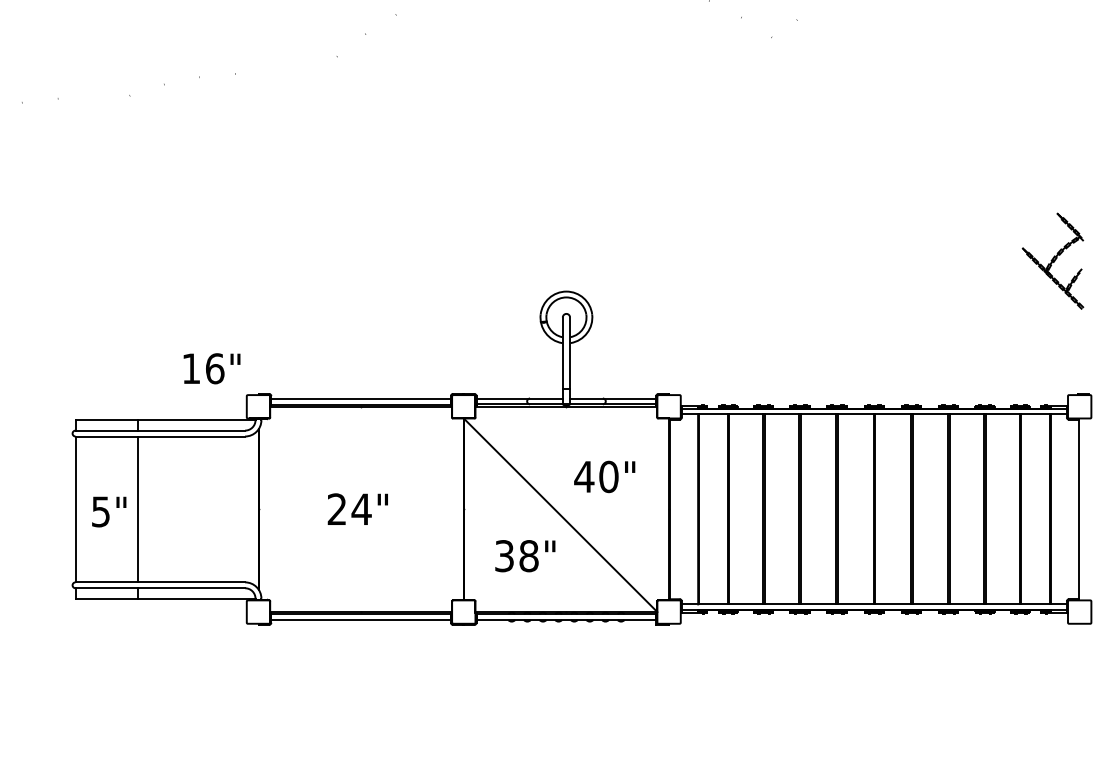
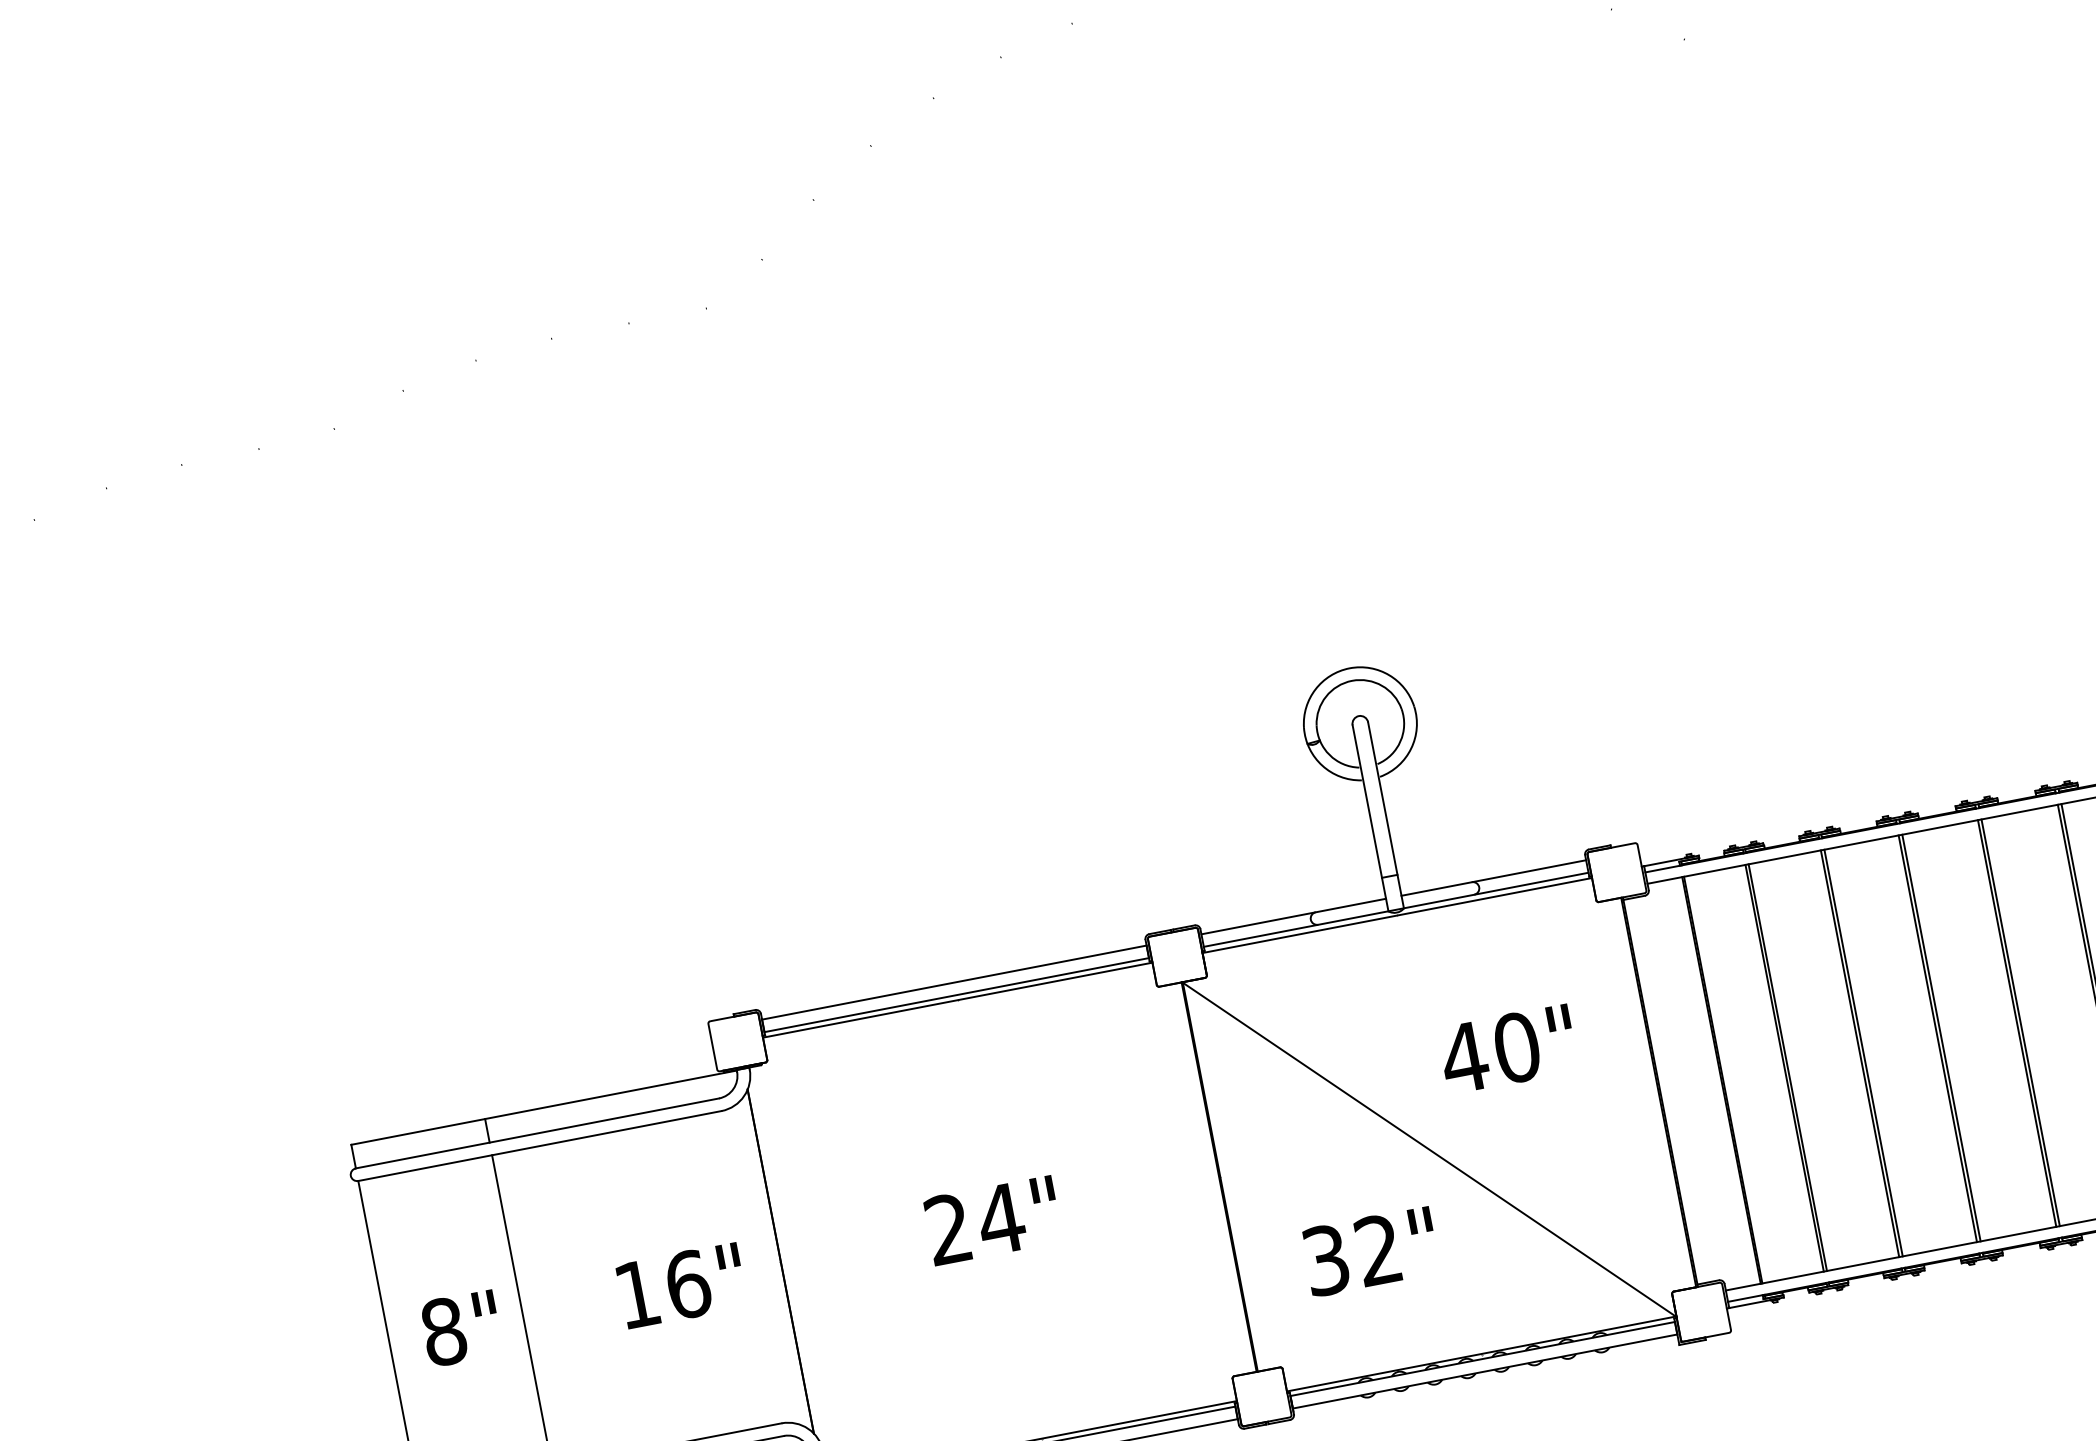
text: (211, 368) -> (680, 1285), moved
text: (100, 511) -> (442, 1331), 5" -> 8"
text: (528, 556) -> (1377, 1251), 38" -> 32"

